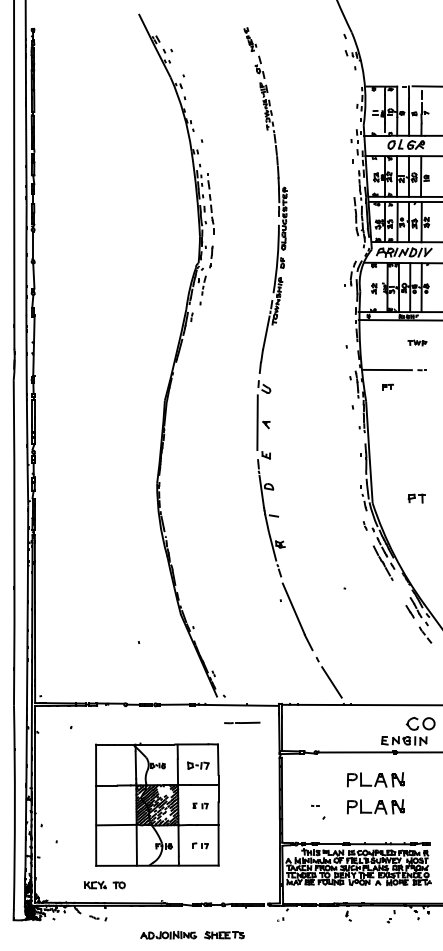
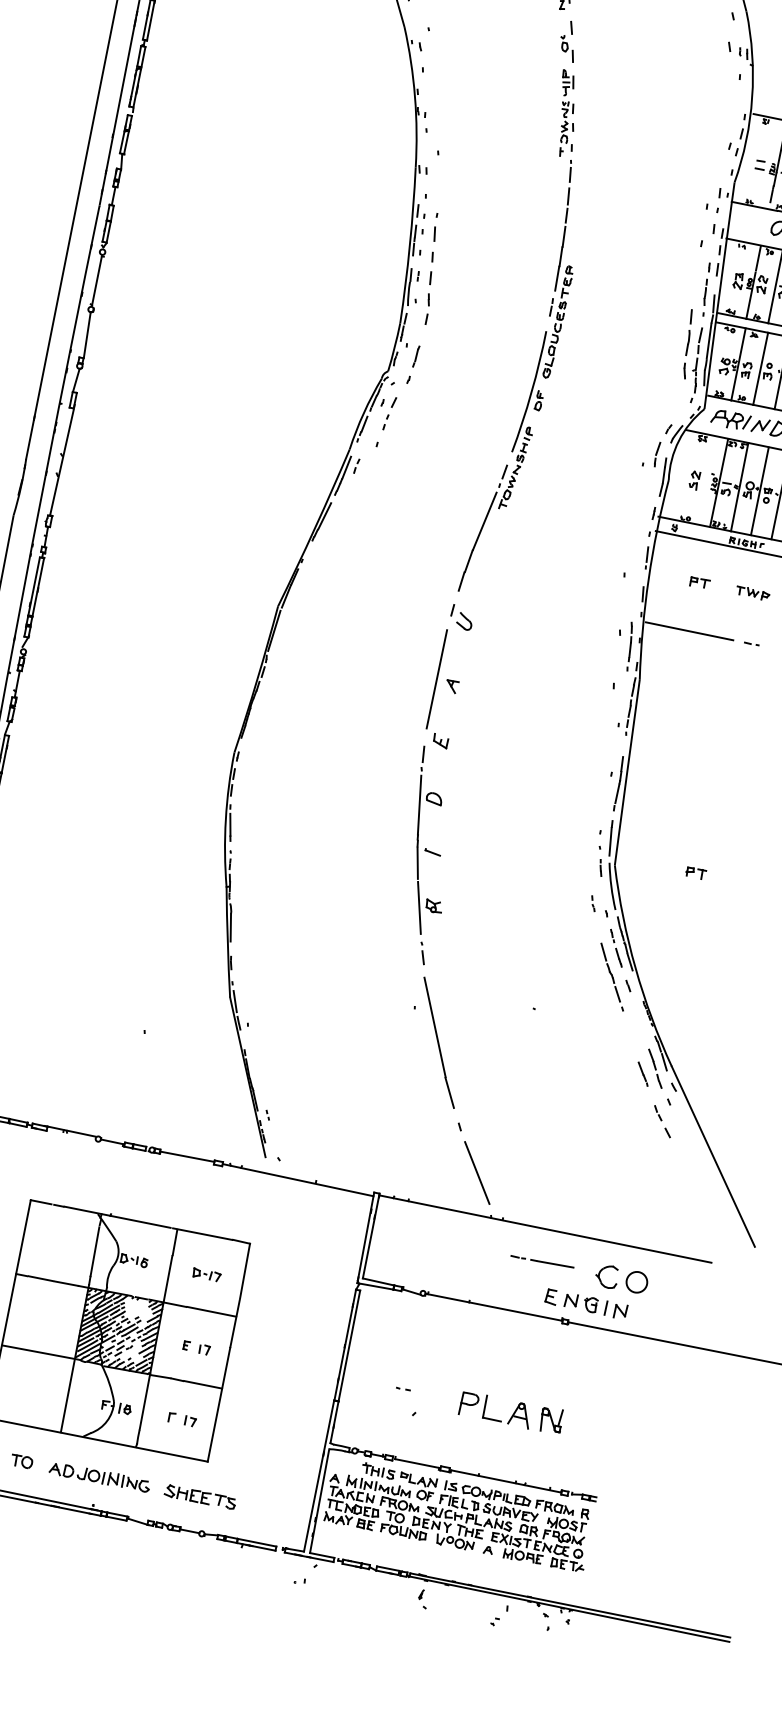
part: (387, 386) -> (699, 581), moved
part: (416, 498) -> (695, 872), size x0.62
line: (242, 722) -> (542, 1261), moved
part: (197, 765) -> (205, 1274), size x0.71
part: (375, 779) -> (520, 1363), removed
part: (192, 934) -> (143, 1484), moved

